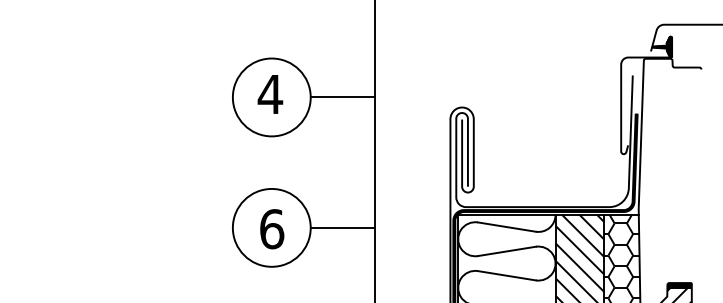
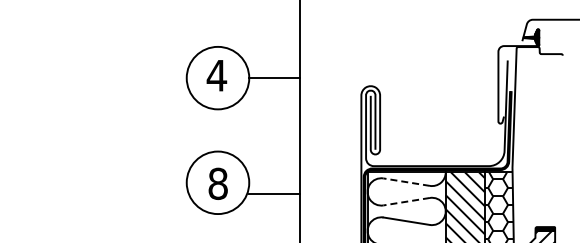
line: (342, 227) -> (274, 193), moved
line: (506, 227) -> (406, 182), solid -> dashed
text: (272, 228) -> (218, 183), 6 -> 8
line: (506, 251) -> (406, 201), solid -> dashed

